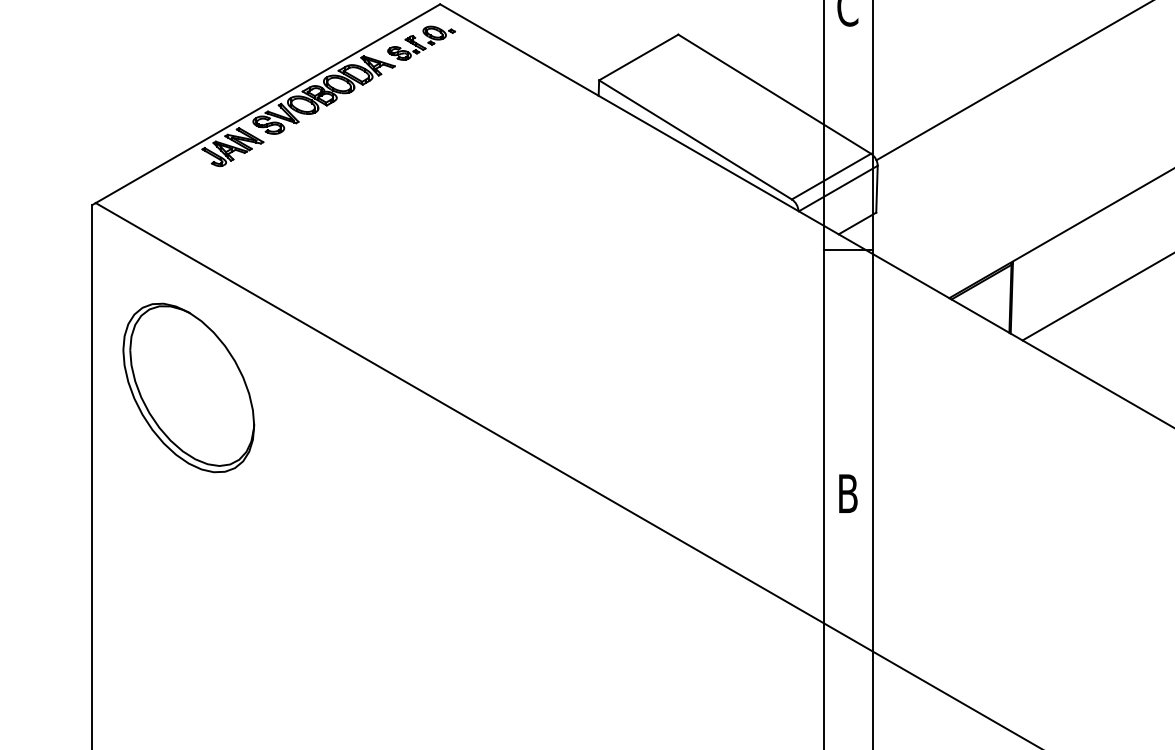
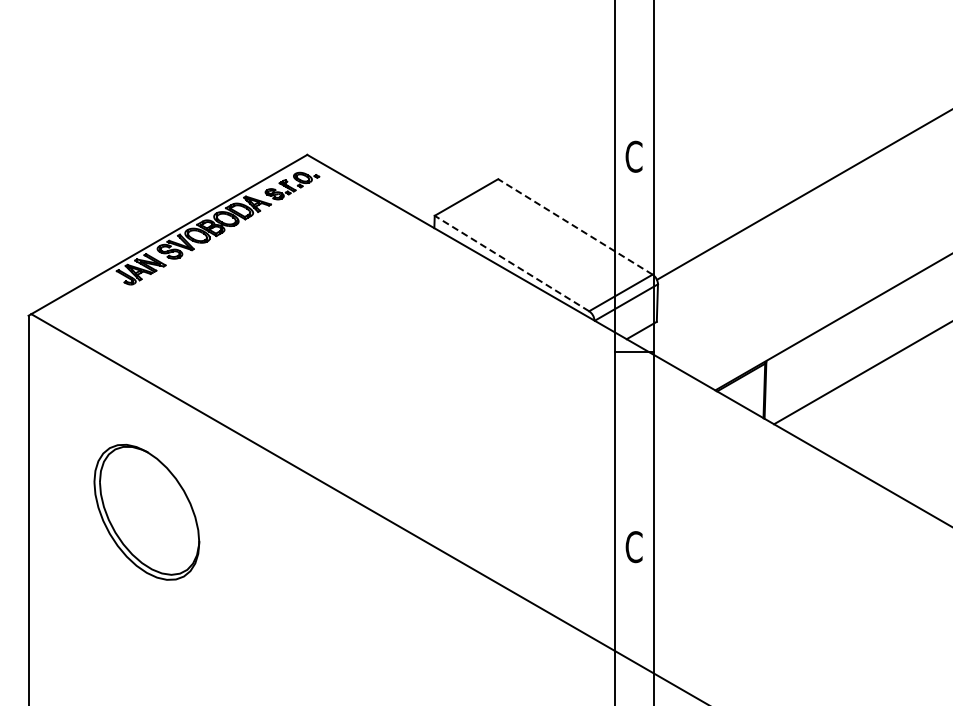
line: (774, 93) -> (575, 226), solid -> dashed
line: (694, 139) -> (511, 263), solid -> dashed
part: (188, 386) -> (146, 511), moved
text: (847, 494) -> (633, 547), B -> C

